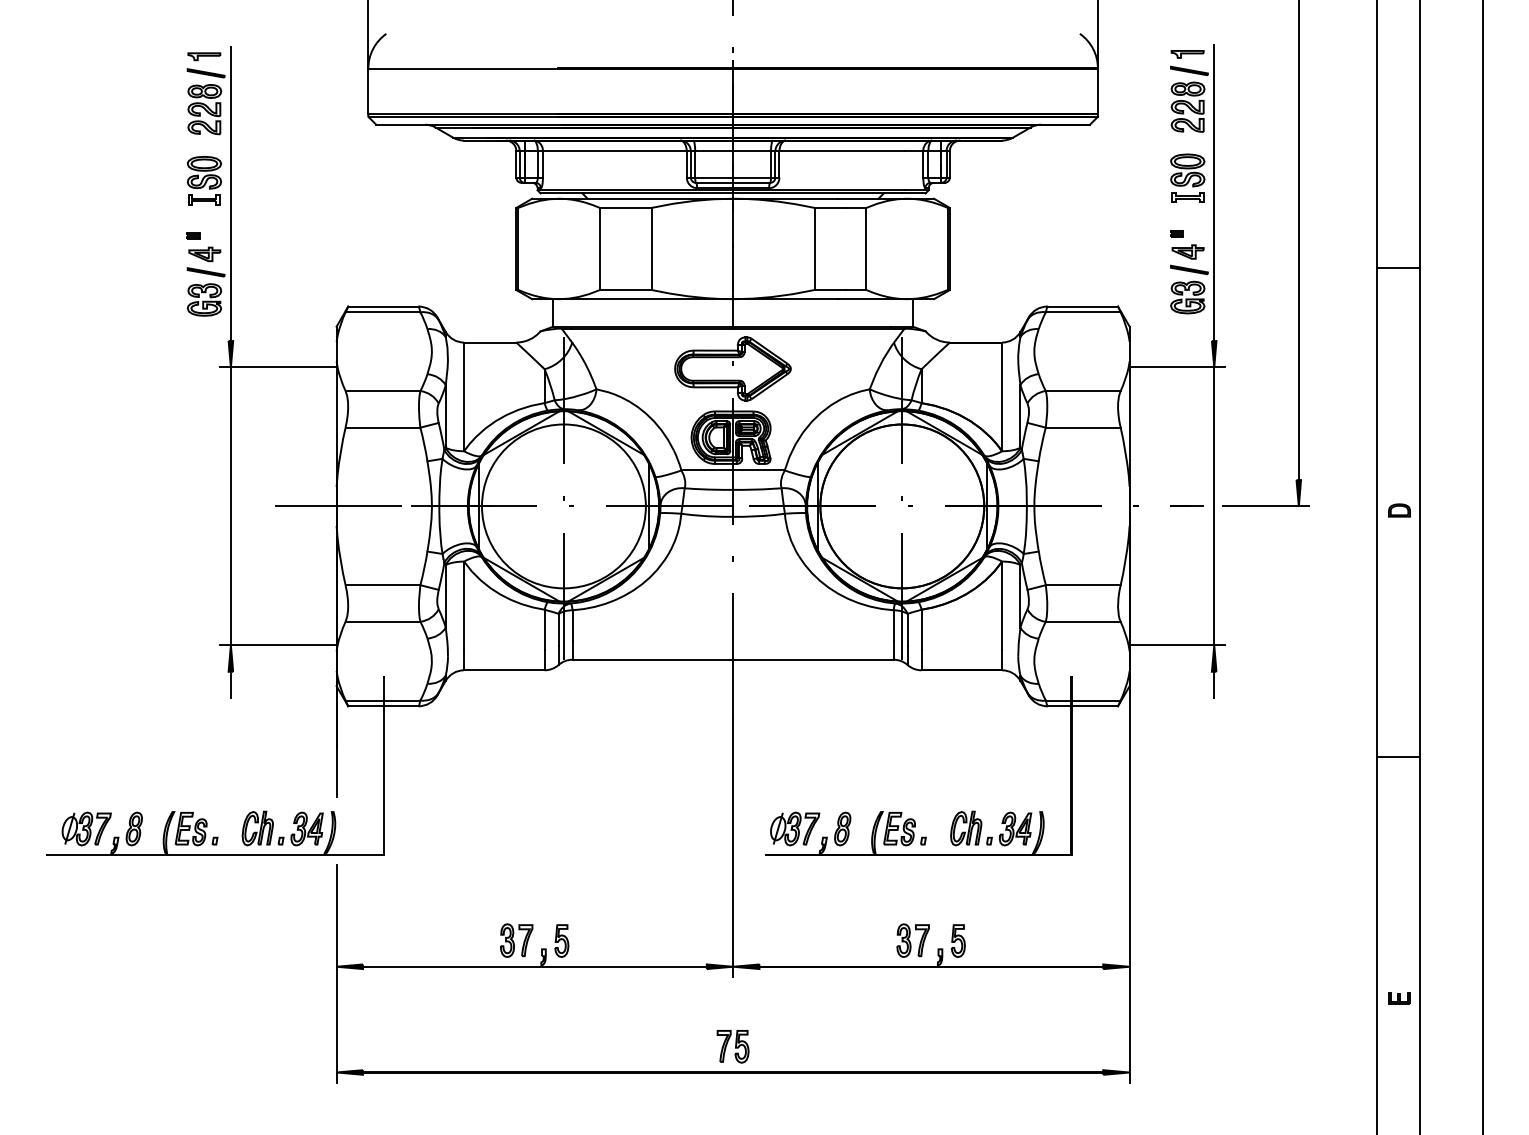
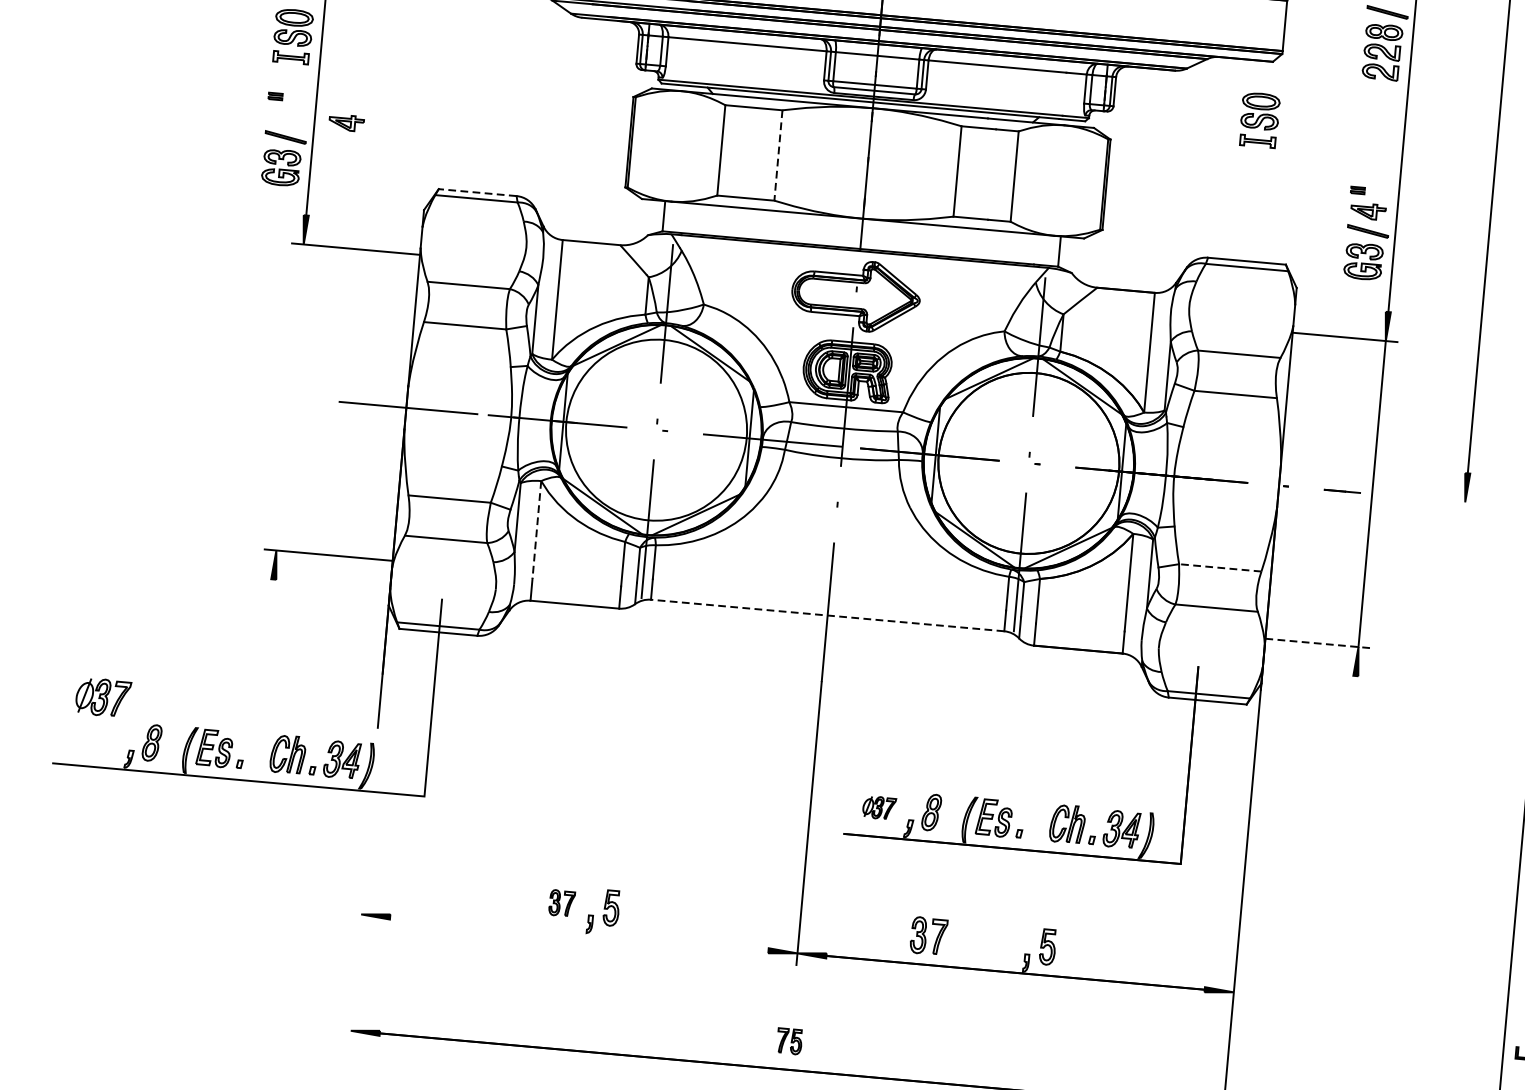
part: (1187, 177) -> (1259, 119), moved
line: (651, 249) -> (778, 156), solid -> dashed
part: (204, 254) -> (346, 123), moved
line: (383, 306) -> (477, 192), solid -> dashed
line: (230, 506) -> (289, 397), removed
line: (1266, 506) -> (1429, 499), removed
line: (1082, 585) -> (1219, 568), solid -> dashed
line: (464, 606) -> (537, 530), solid -> dashed
line: (1177, 645) -> (1318, 643), solid -> dashed
line: (733, 659) -> (828, 615), solid -> dashed
line: (230, 684) -> (272, 593), removed
line: (1214, 684) -> (1354, 690), removed
part: (86, 828) -> (103, 697), moved
part: (795, 828) -> (879, 807), size x0.6
part: (516, 940) -> (561, 903), size x0.7
part: (912, 940) -> (928, 935), moved
line: (534, 966) -> (578, 933), removed
line: (336, 973) -> (360, 921), removed
part: (732, 1046) -> (788, 1041), size x0.7

